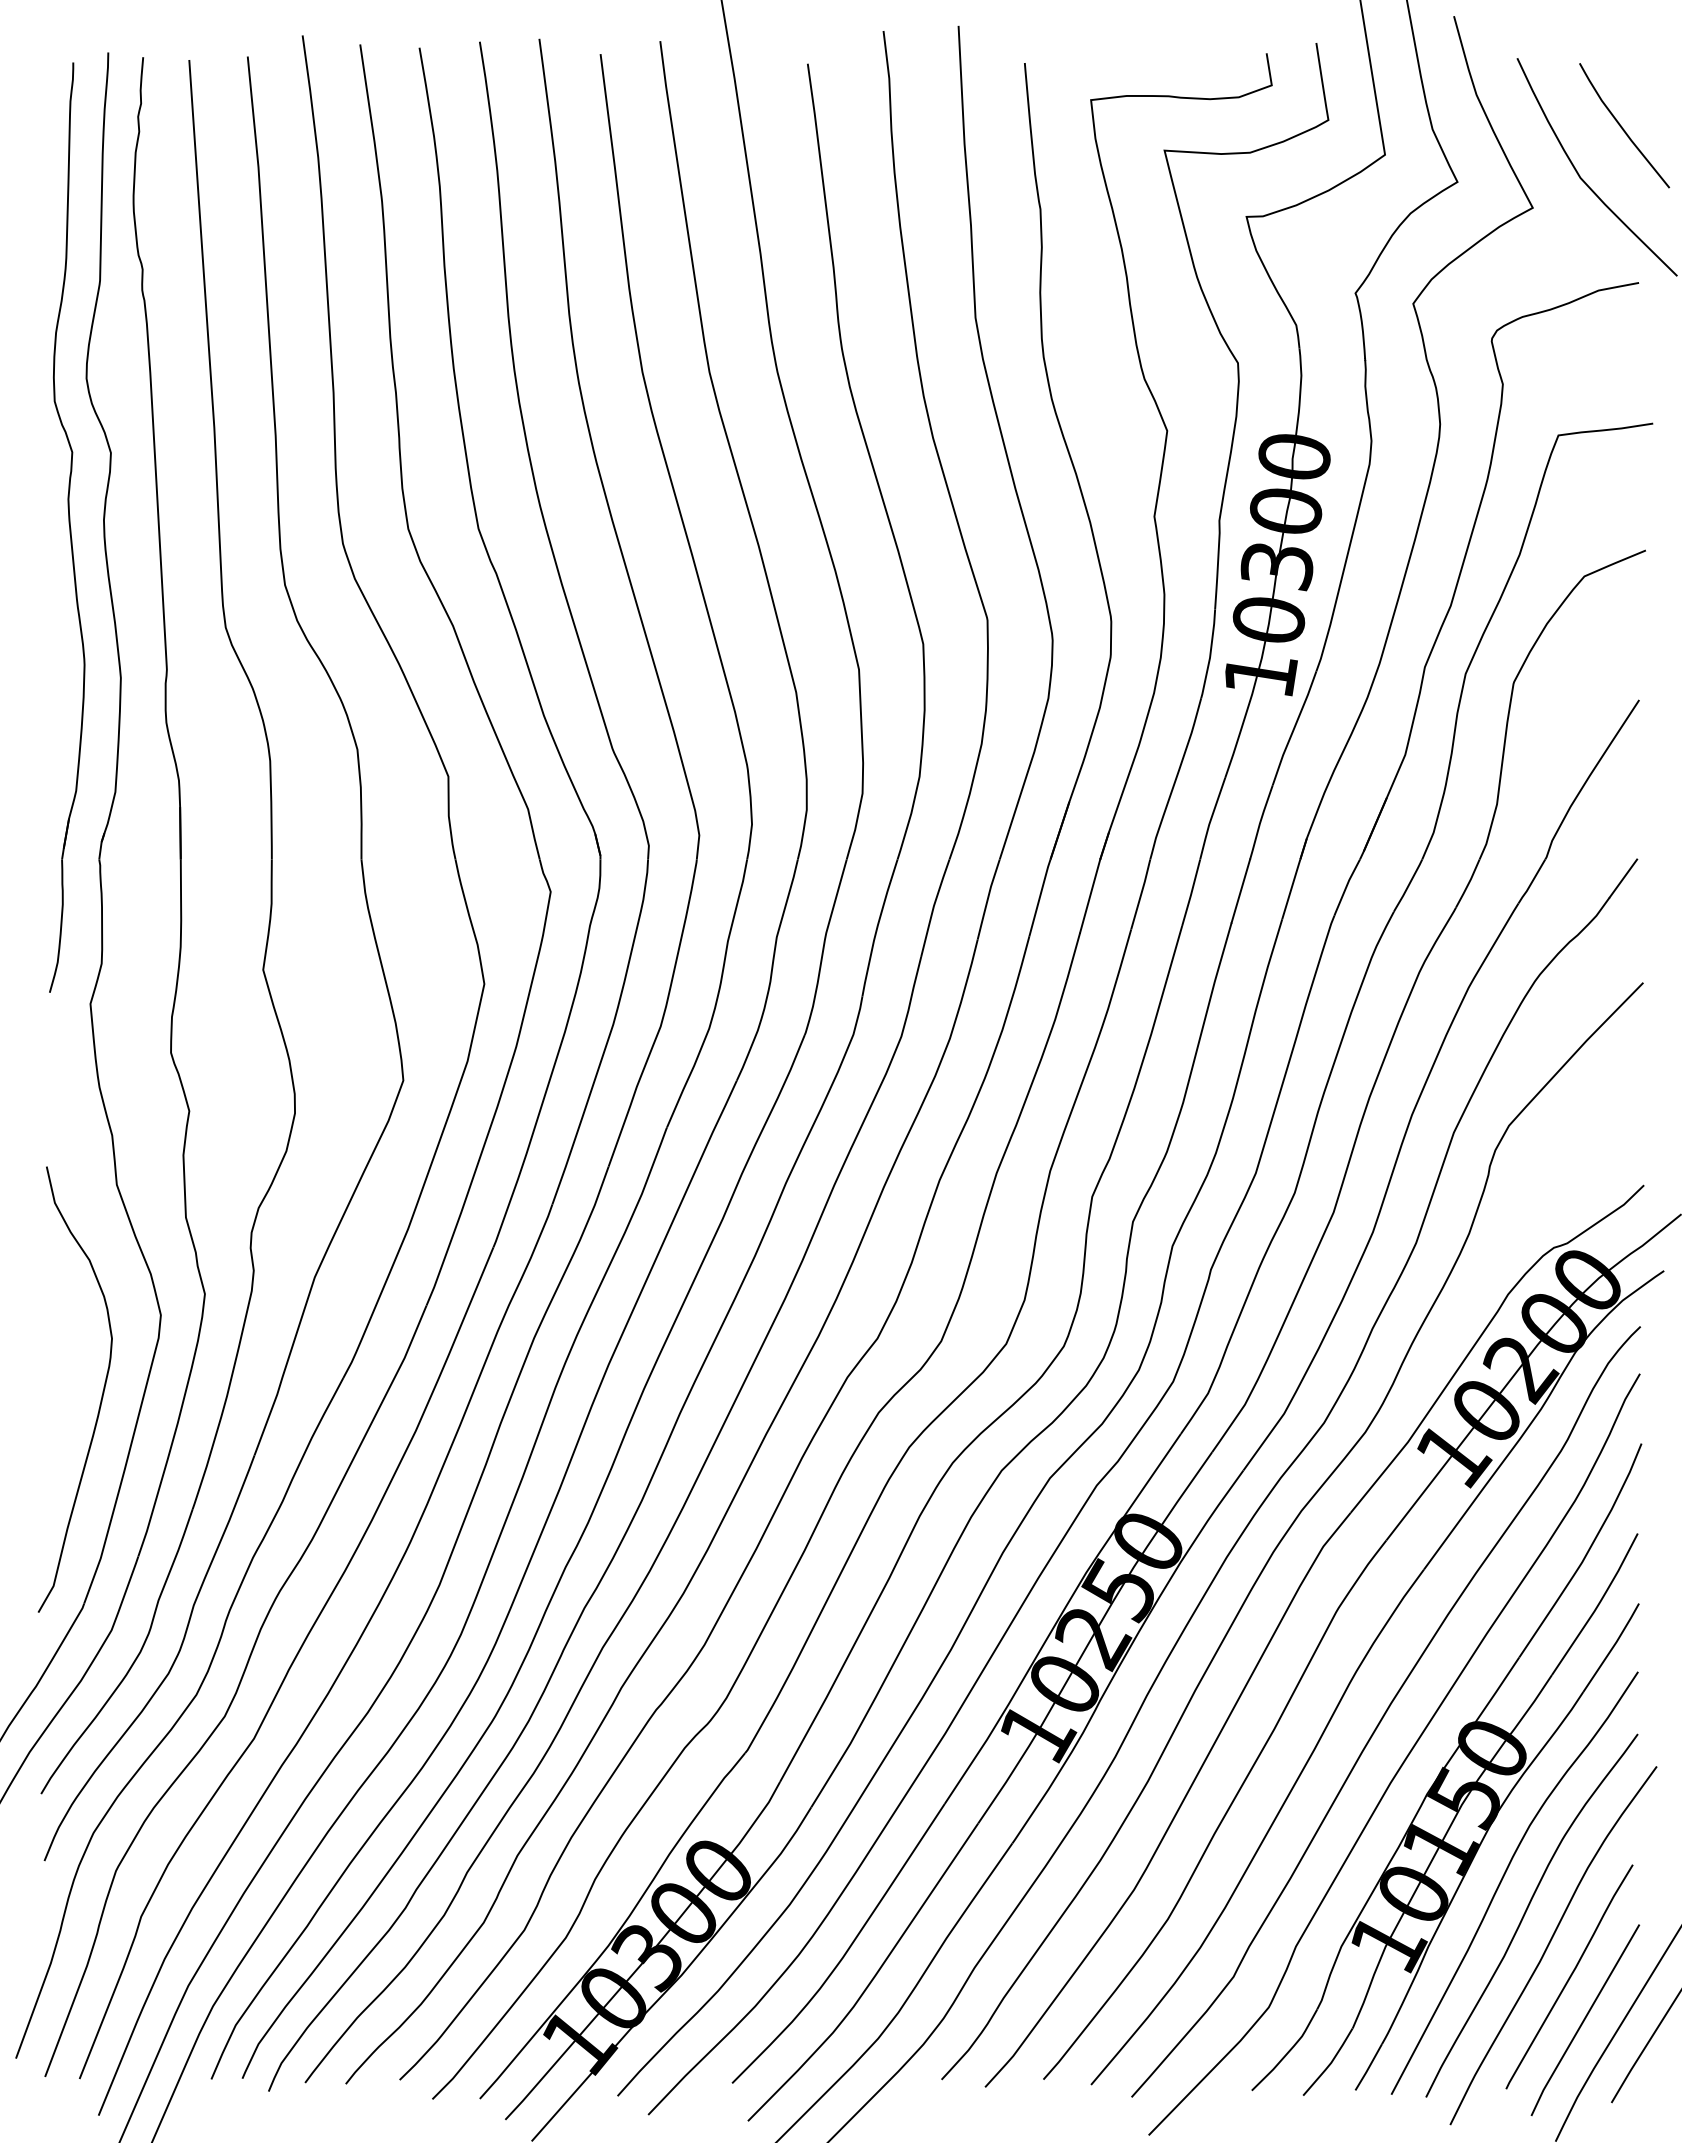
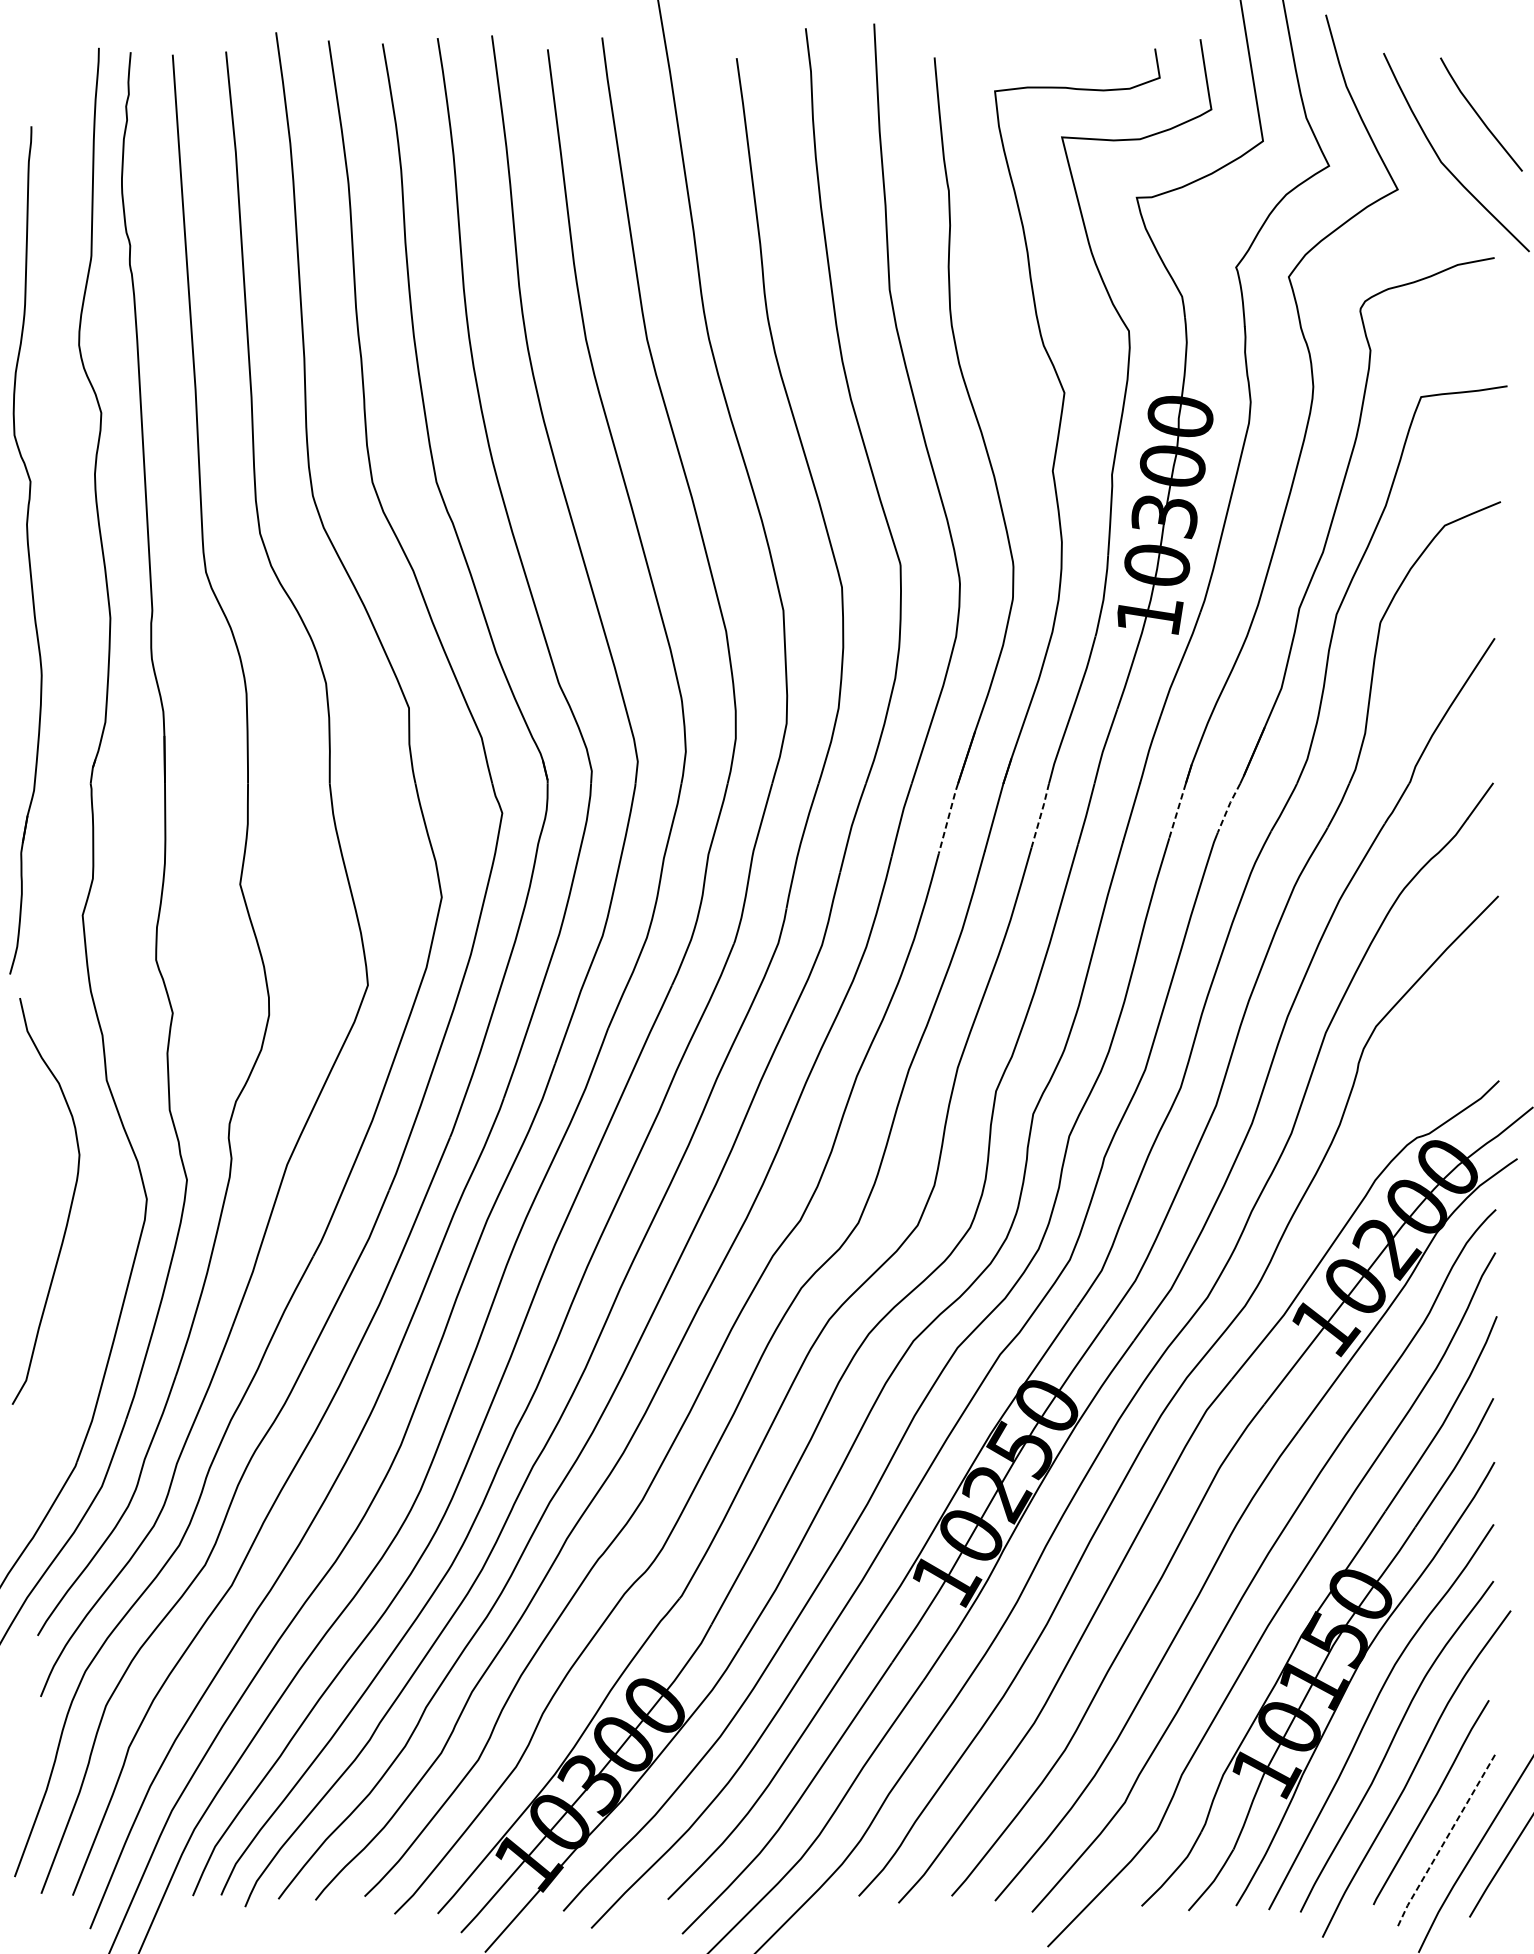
part: (67, 527) -> (26, 550), moved
line: (1346, 887) -> (1227, 809), solid -> dashed
line: (1291, 888) -> (1177, 810), solid -> dashed
line: (1141, 894) -> (1040, 815), solid -> dashed
line: (1039, 897) -> (947, 818), solid -> dashed
curve: (101, 1395) -> (69, 1206), moved
line: (1583, 2021) -> (1444, 1843), solid -> dashed

